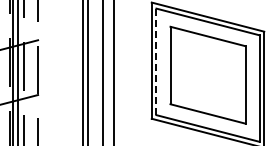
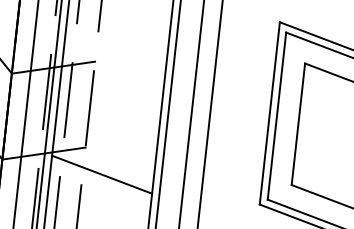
line: (156, 61) -> (277, 115), dashed -> solid
line: (50, 110) -> (102, 174), added

